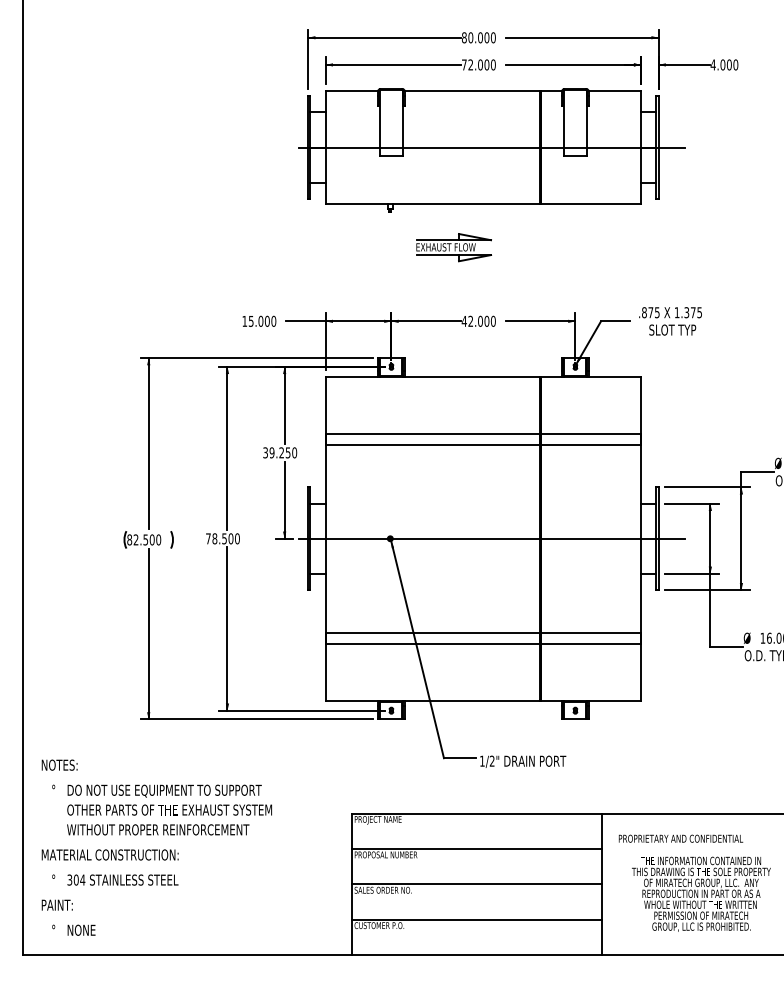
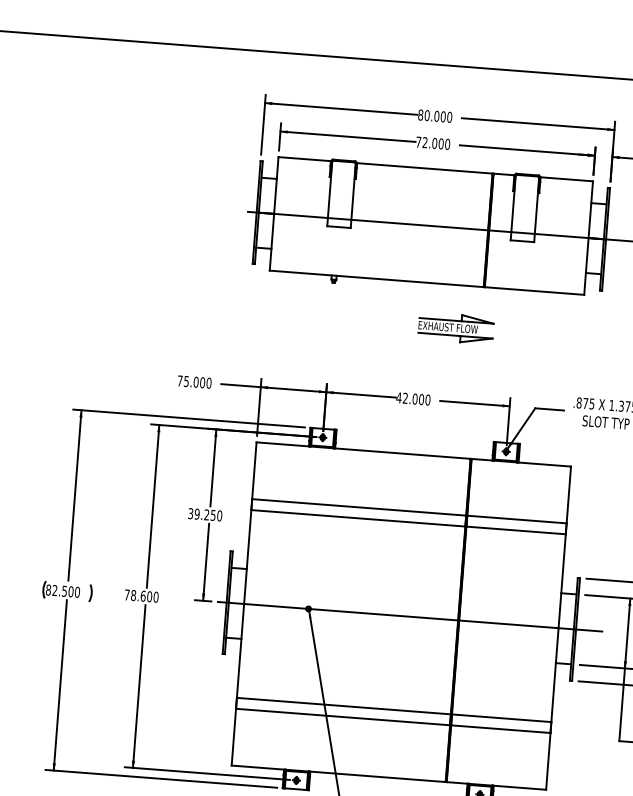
part: (453, 247) -> (455, 328), moved
text: (244, 321) -> (179, 381), 15.000 -> 75.000
text: (224, 538) -> (143, 595), 78.500 -> 78.600

